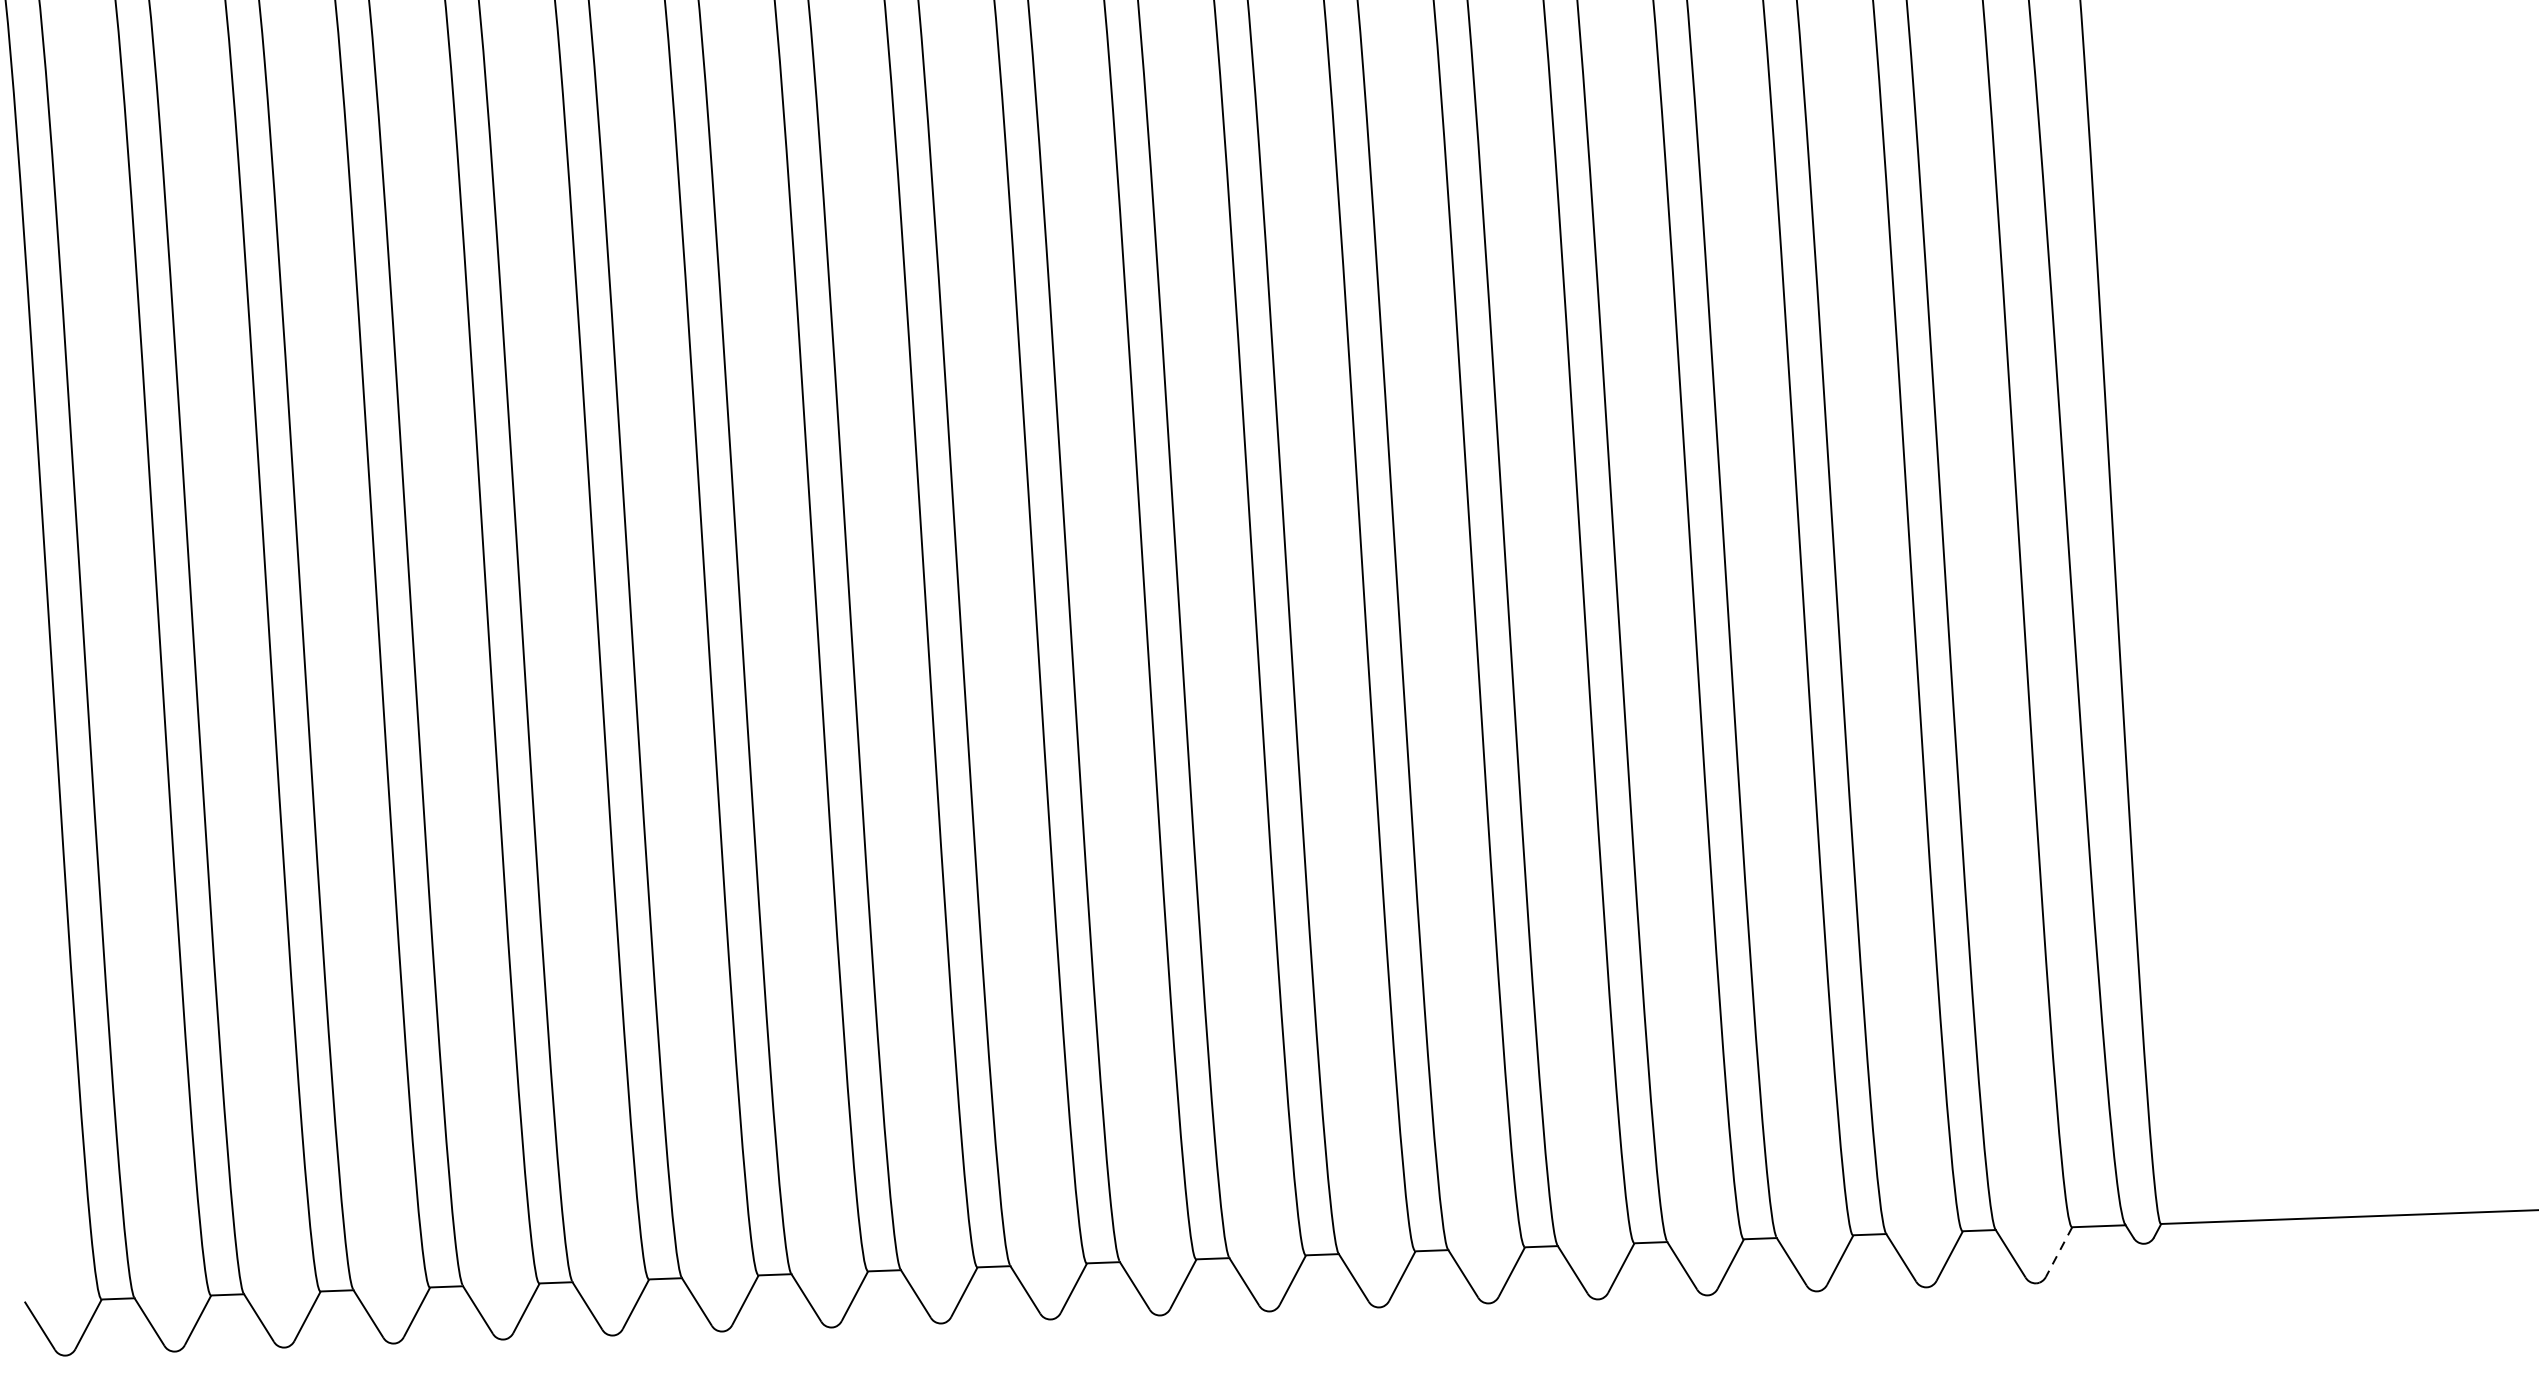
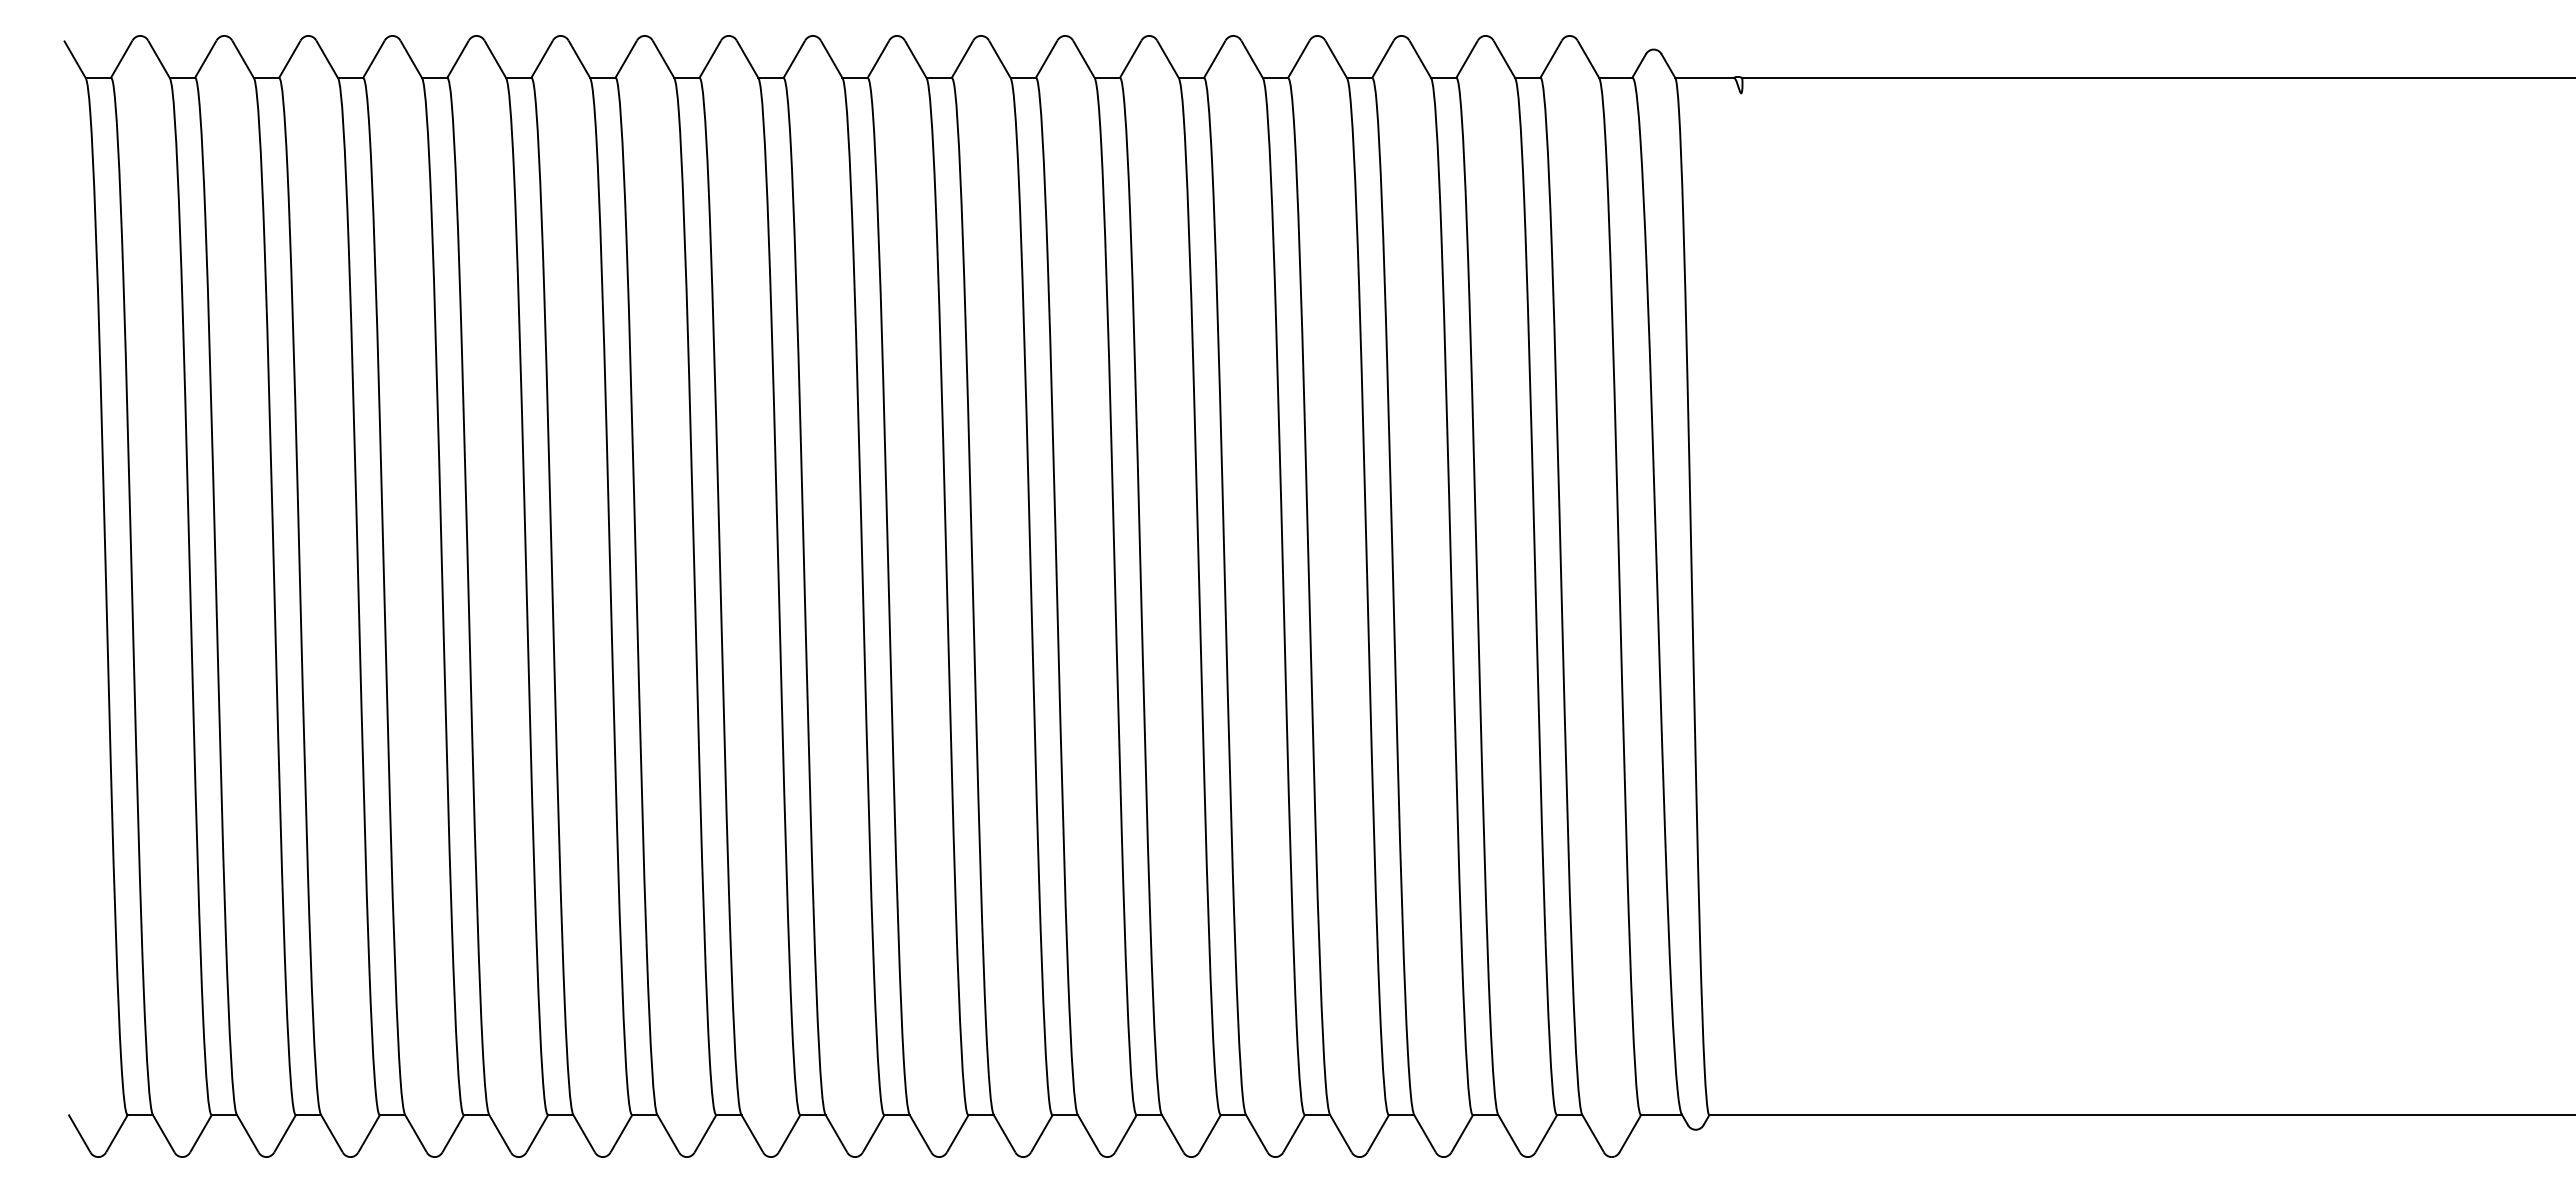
line: (2059, 1251) -> (1630, 1133), dashed -> solid

